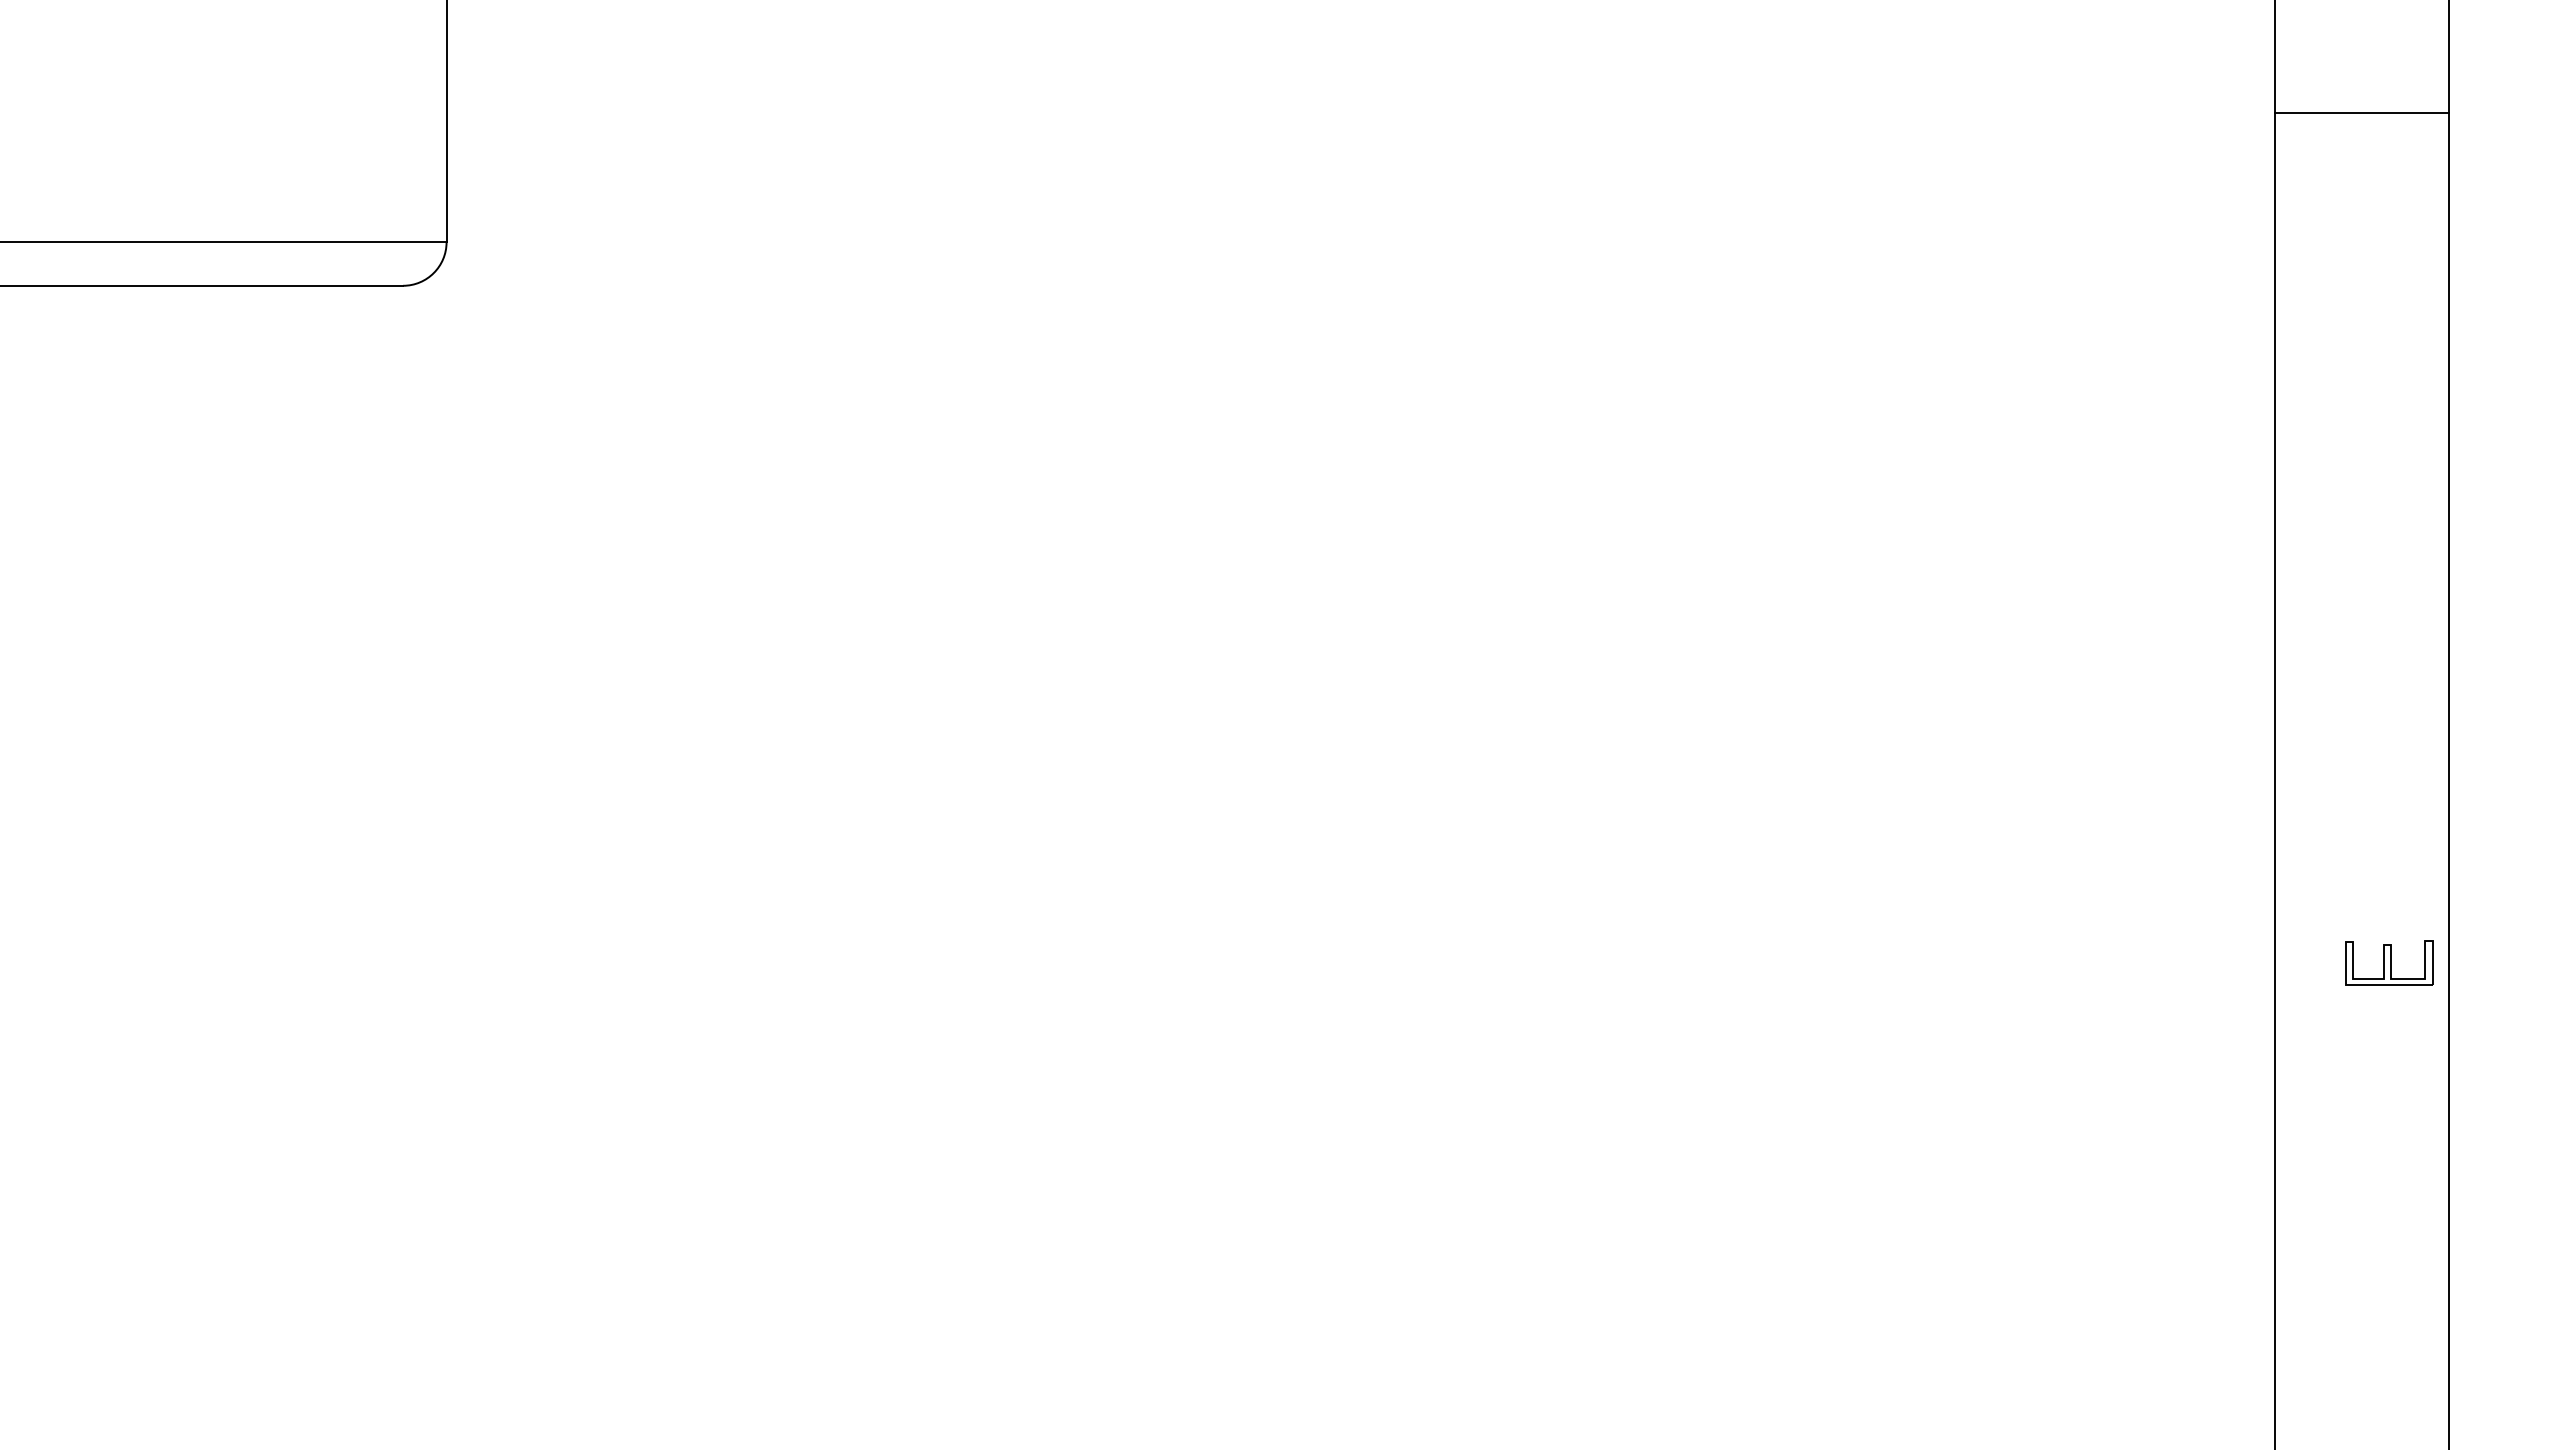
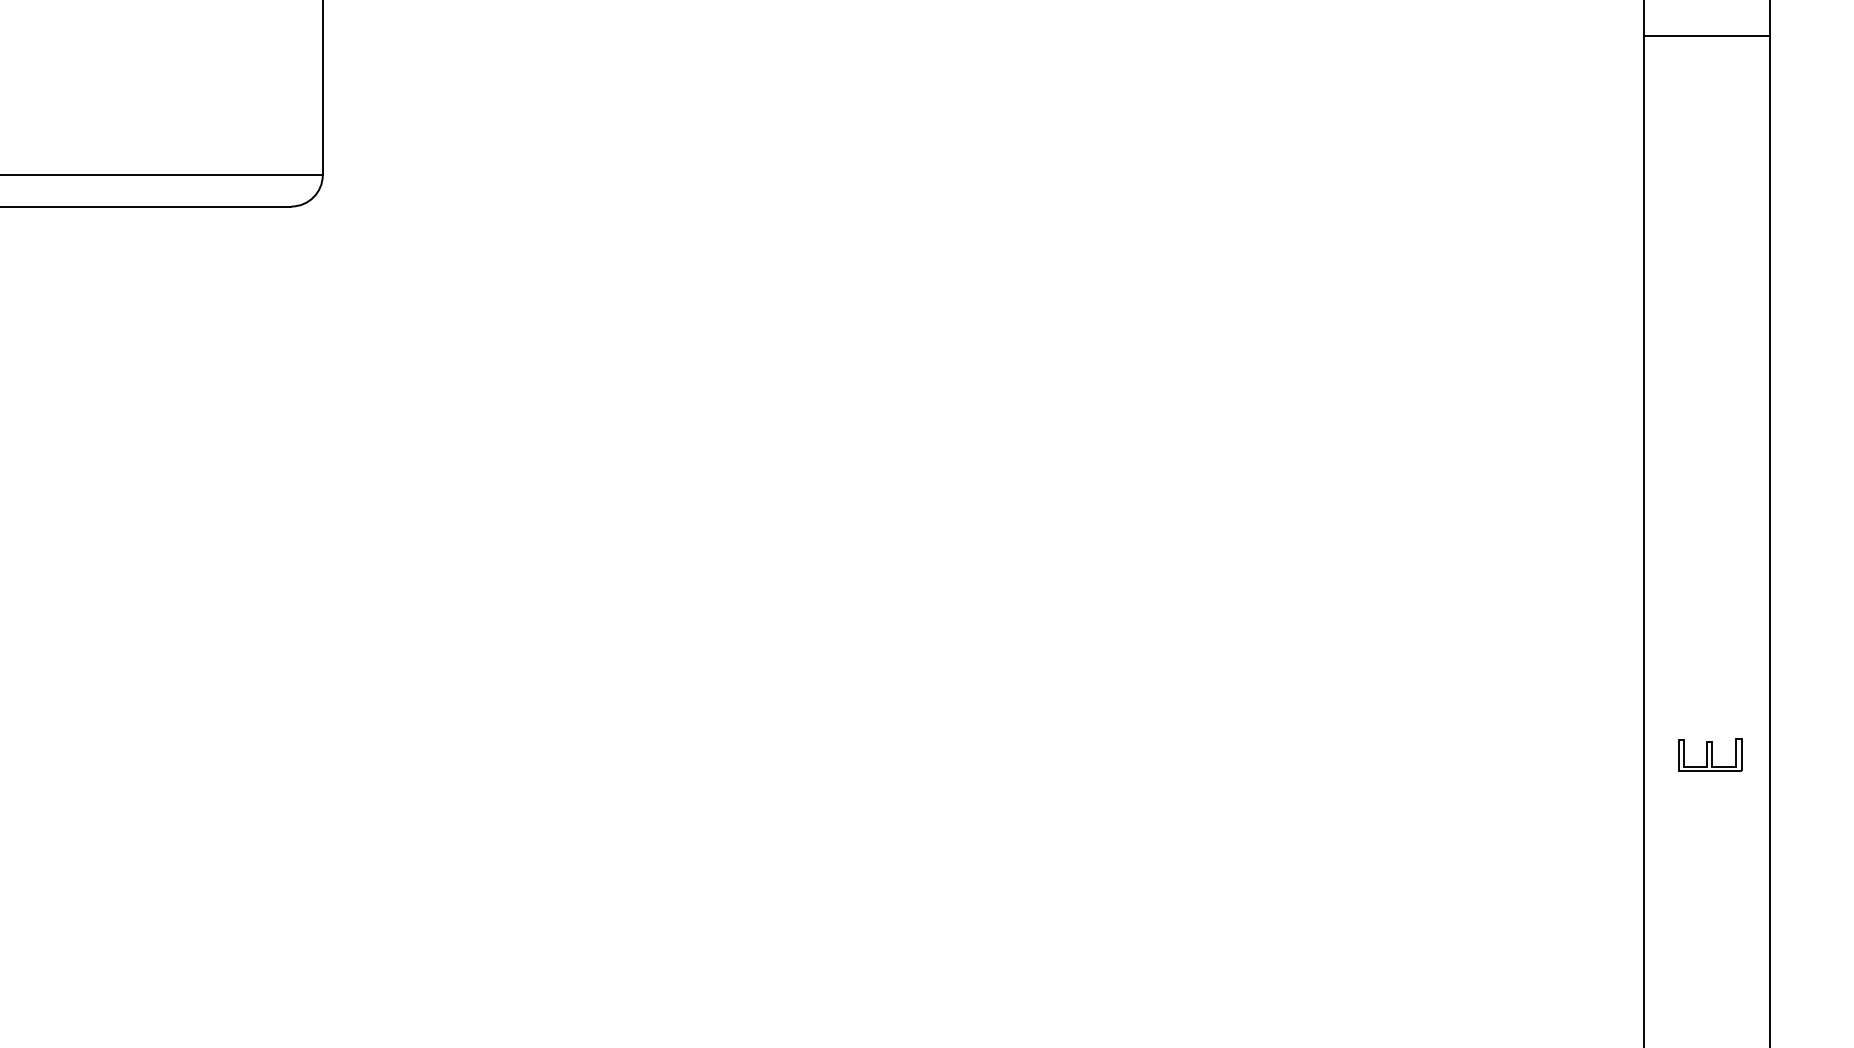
line: (2362, 113) -> (1707, 35), moved
part: (2389, 962) -> (1710, 754), moved

